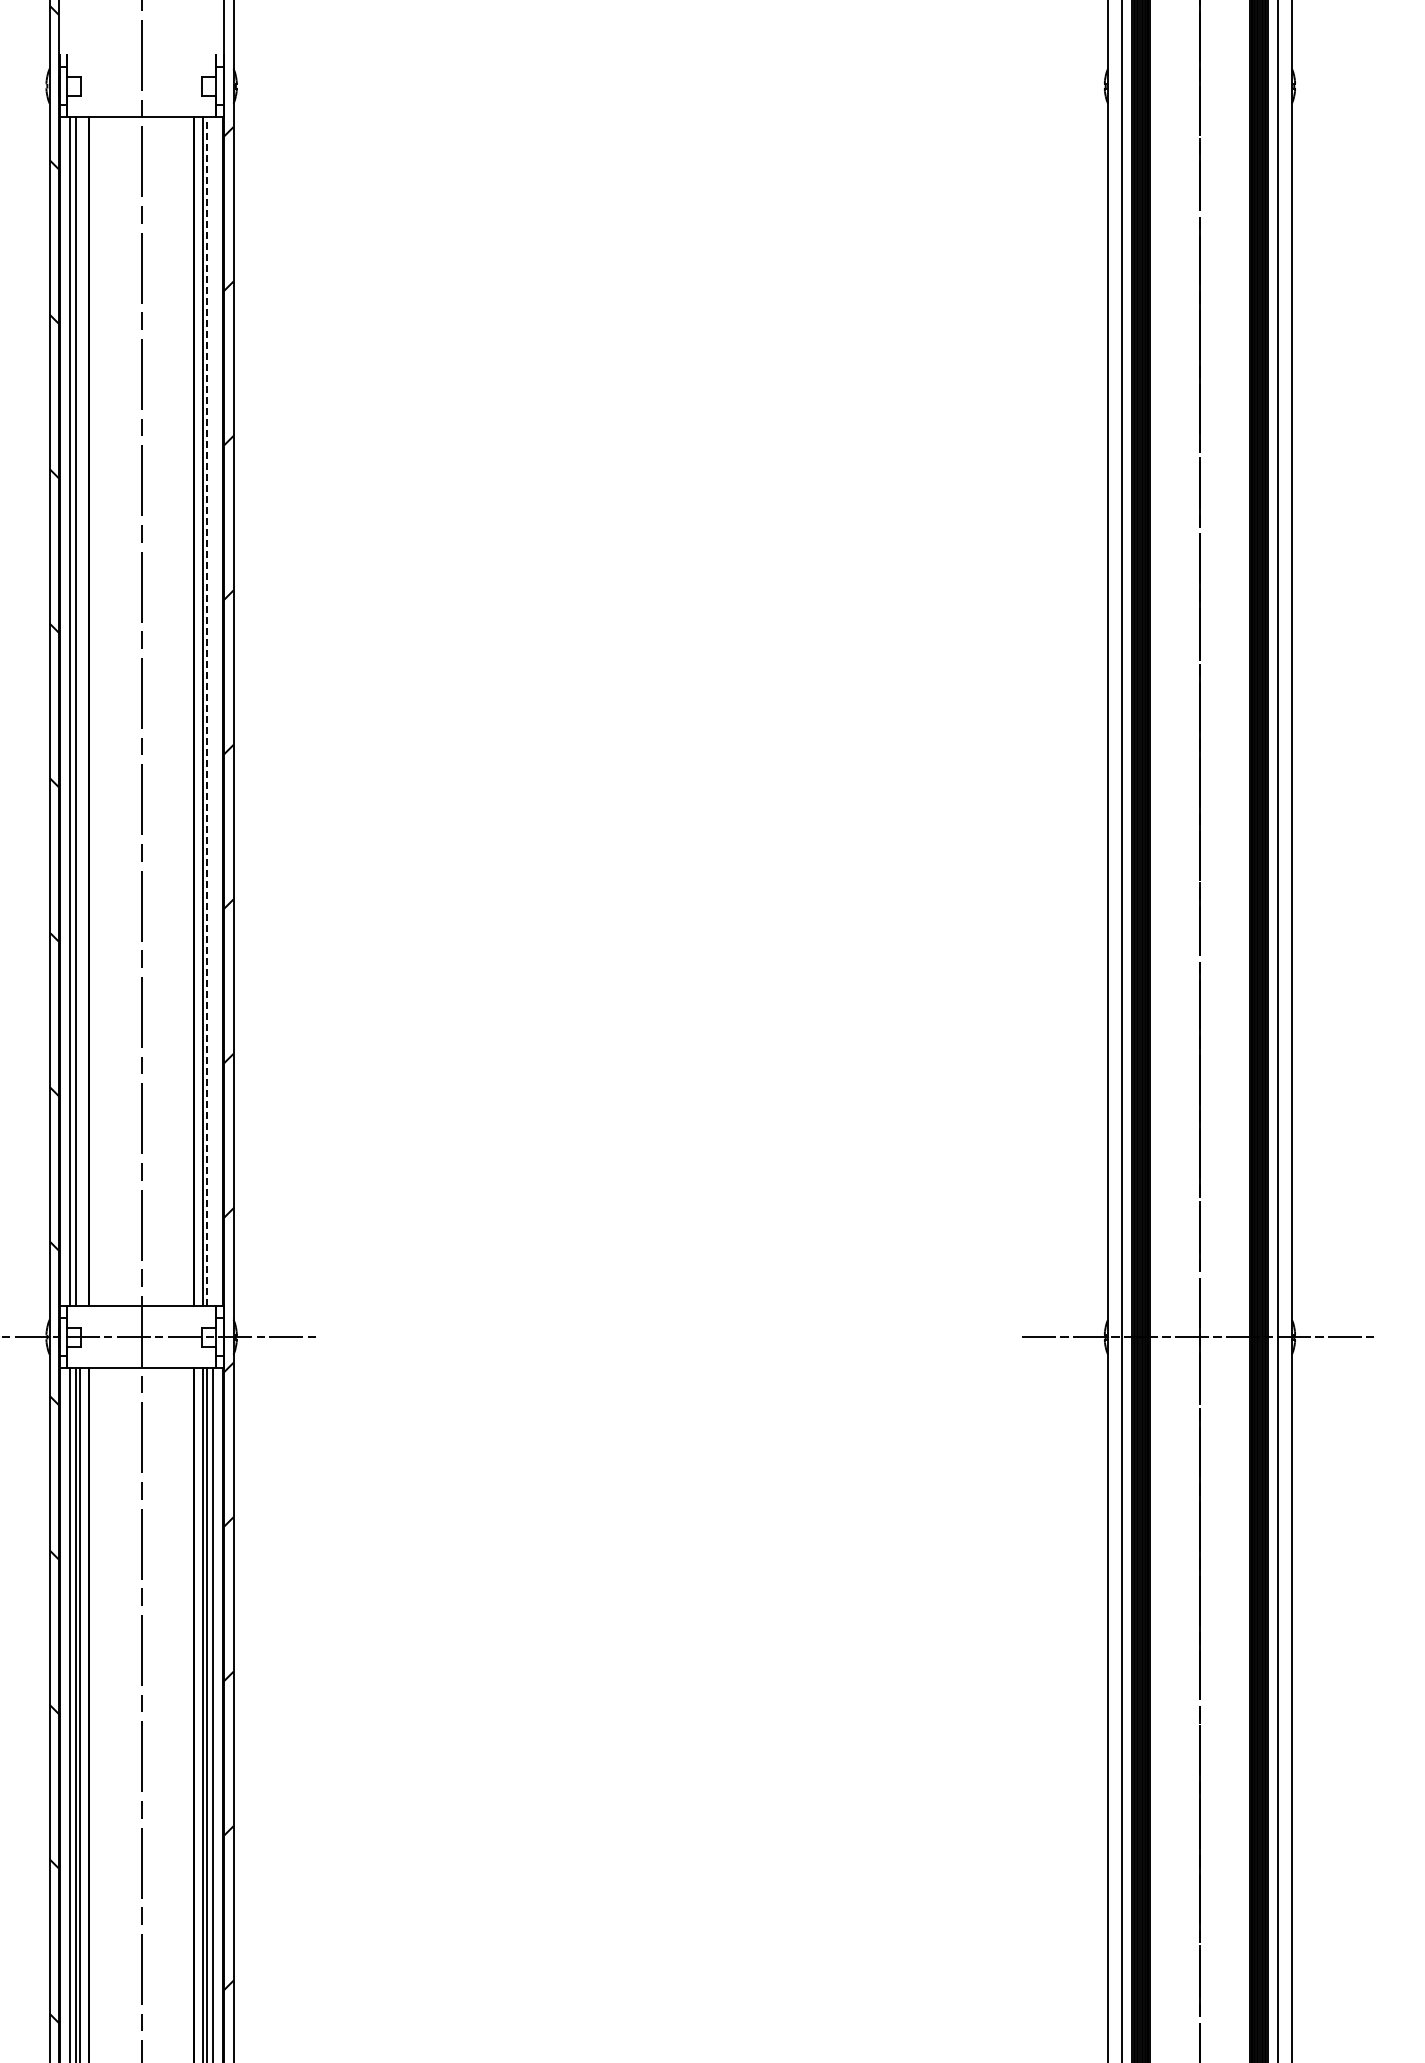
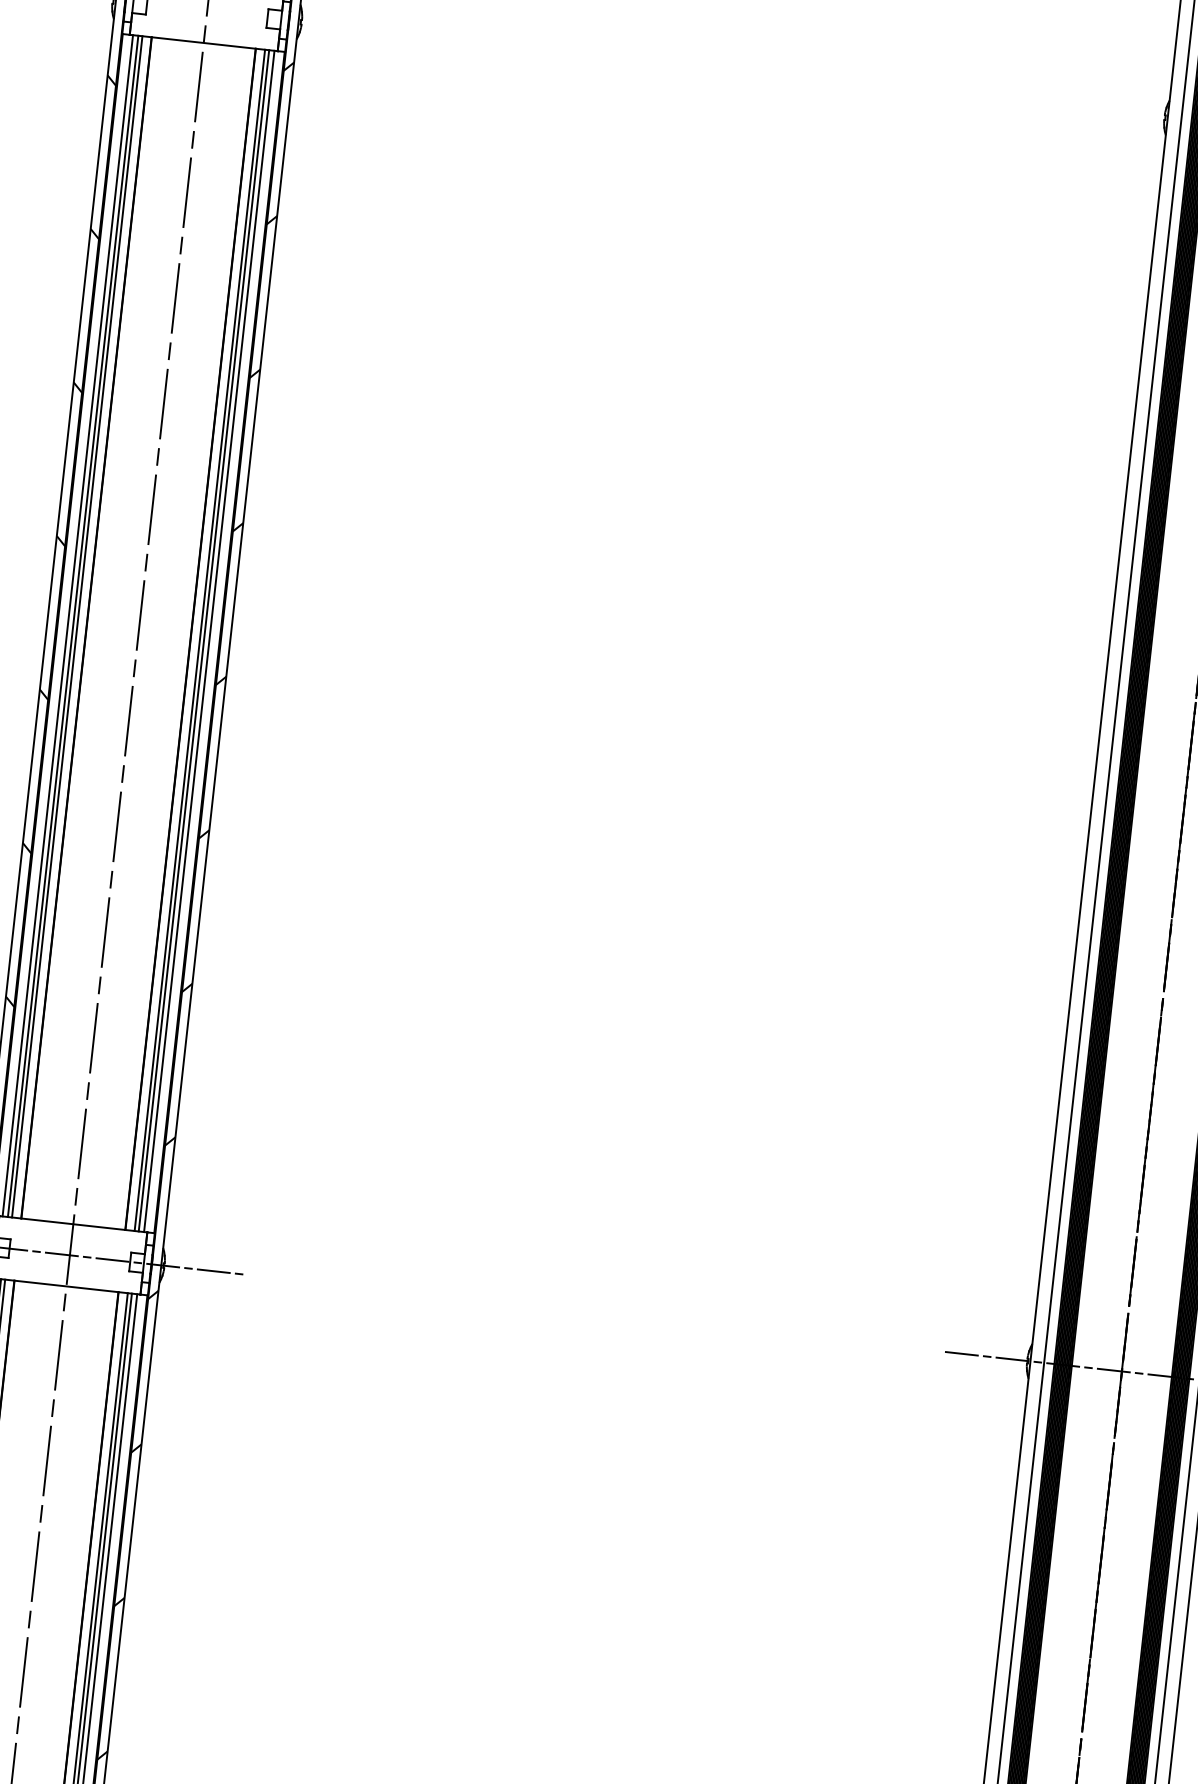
line: (79, 711) -> (76, 626), added
line: (207, 711) -> (204, 640), dashed -> solid
line: (212, 711) -> (209, 641), added

